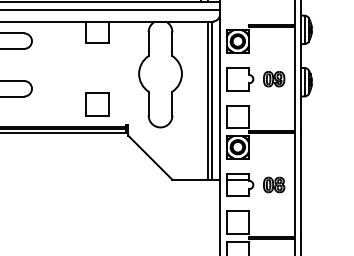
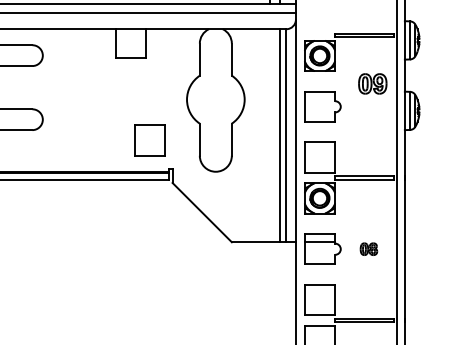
part: (274, 79) -> (373, 84), moved
part: (97, 104) -> (149, 140), moved
part: (274, 184) -> (369, 248), size x0.6

